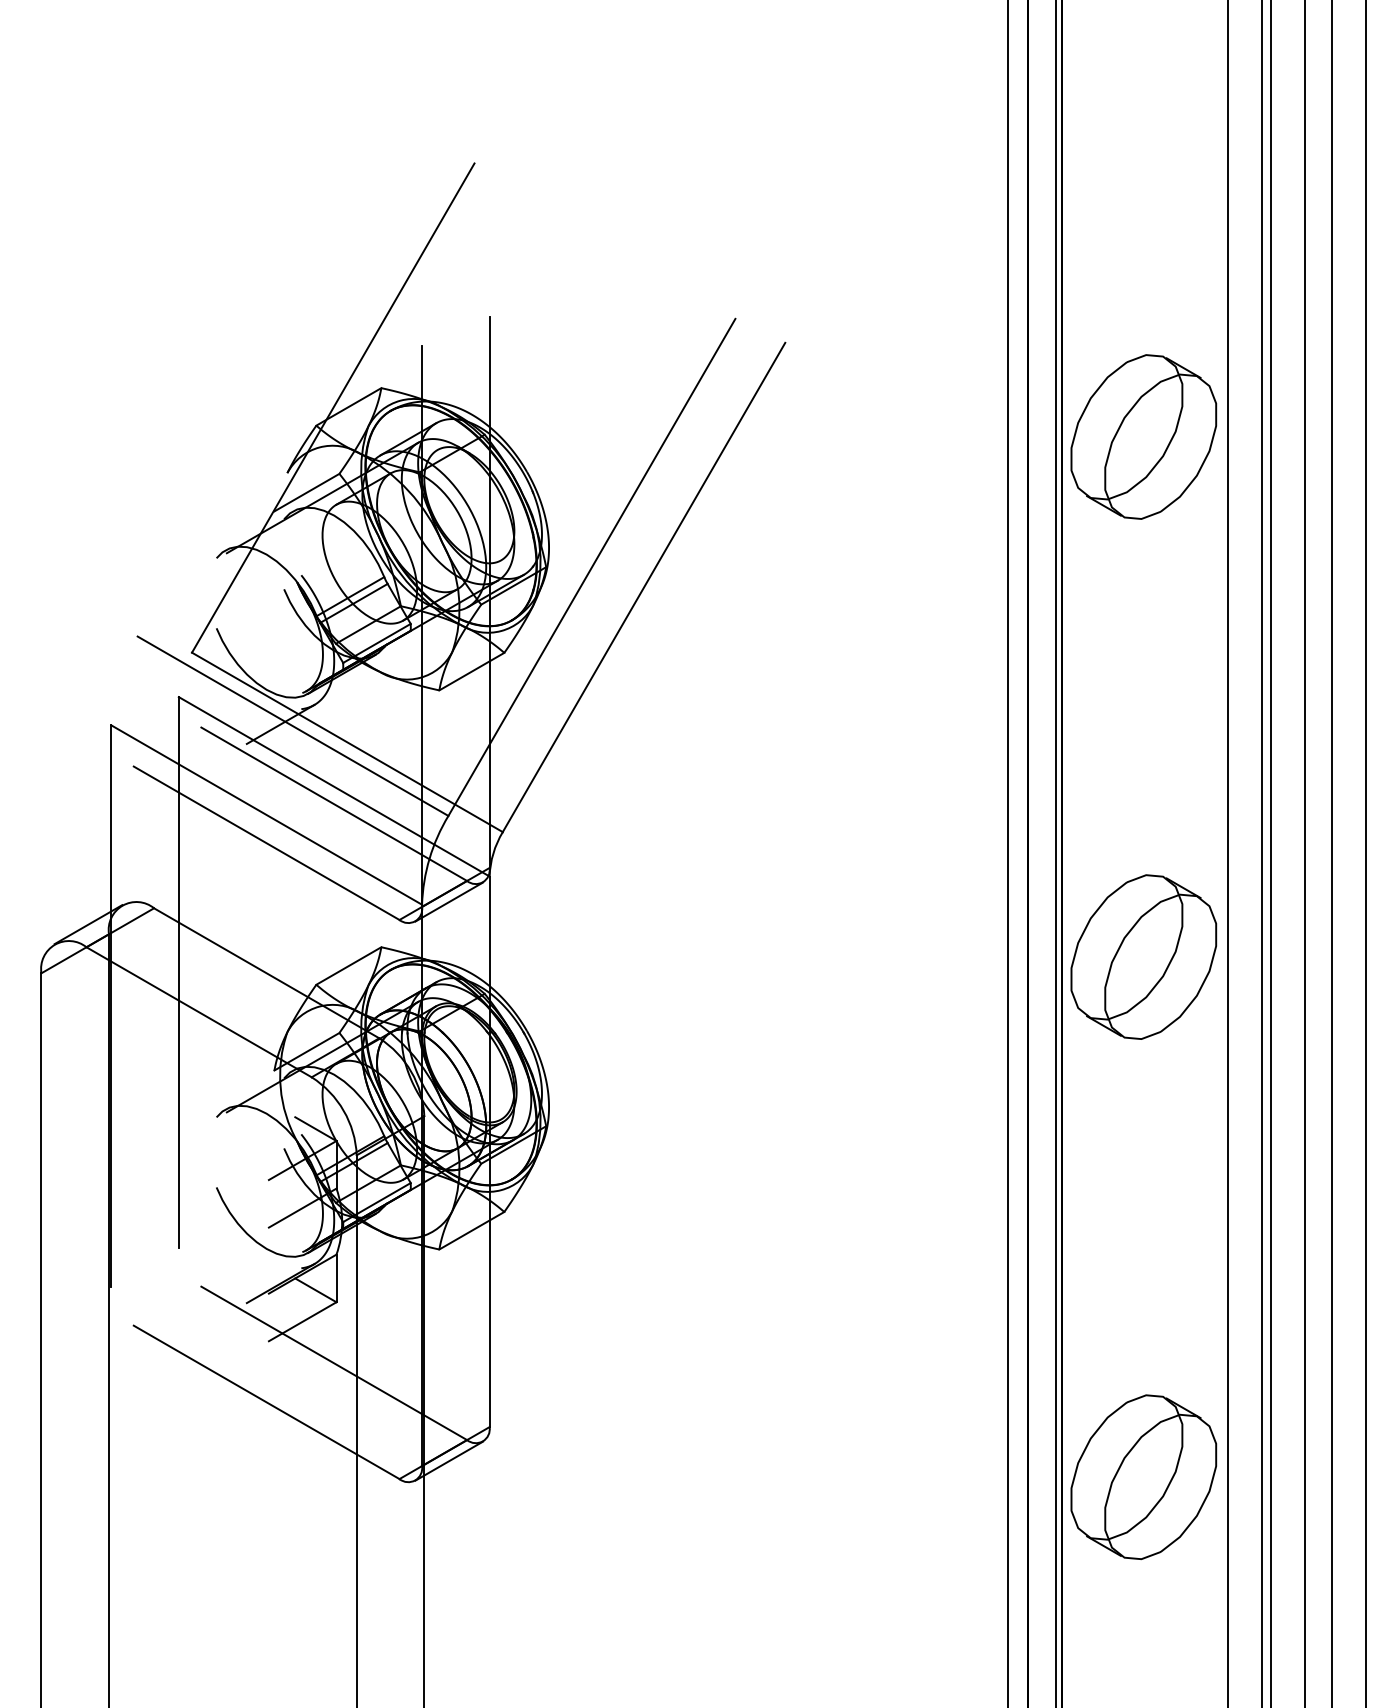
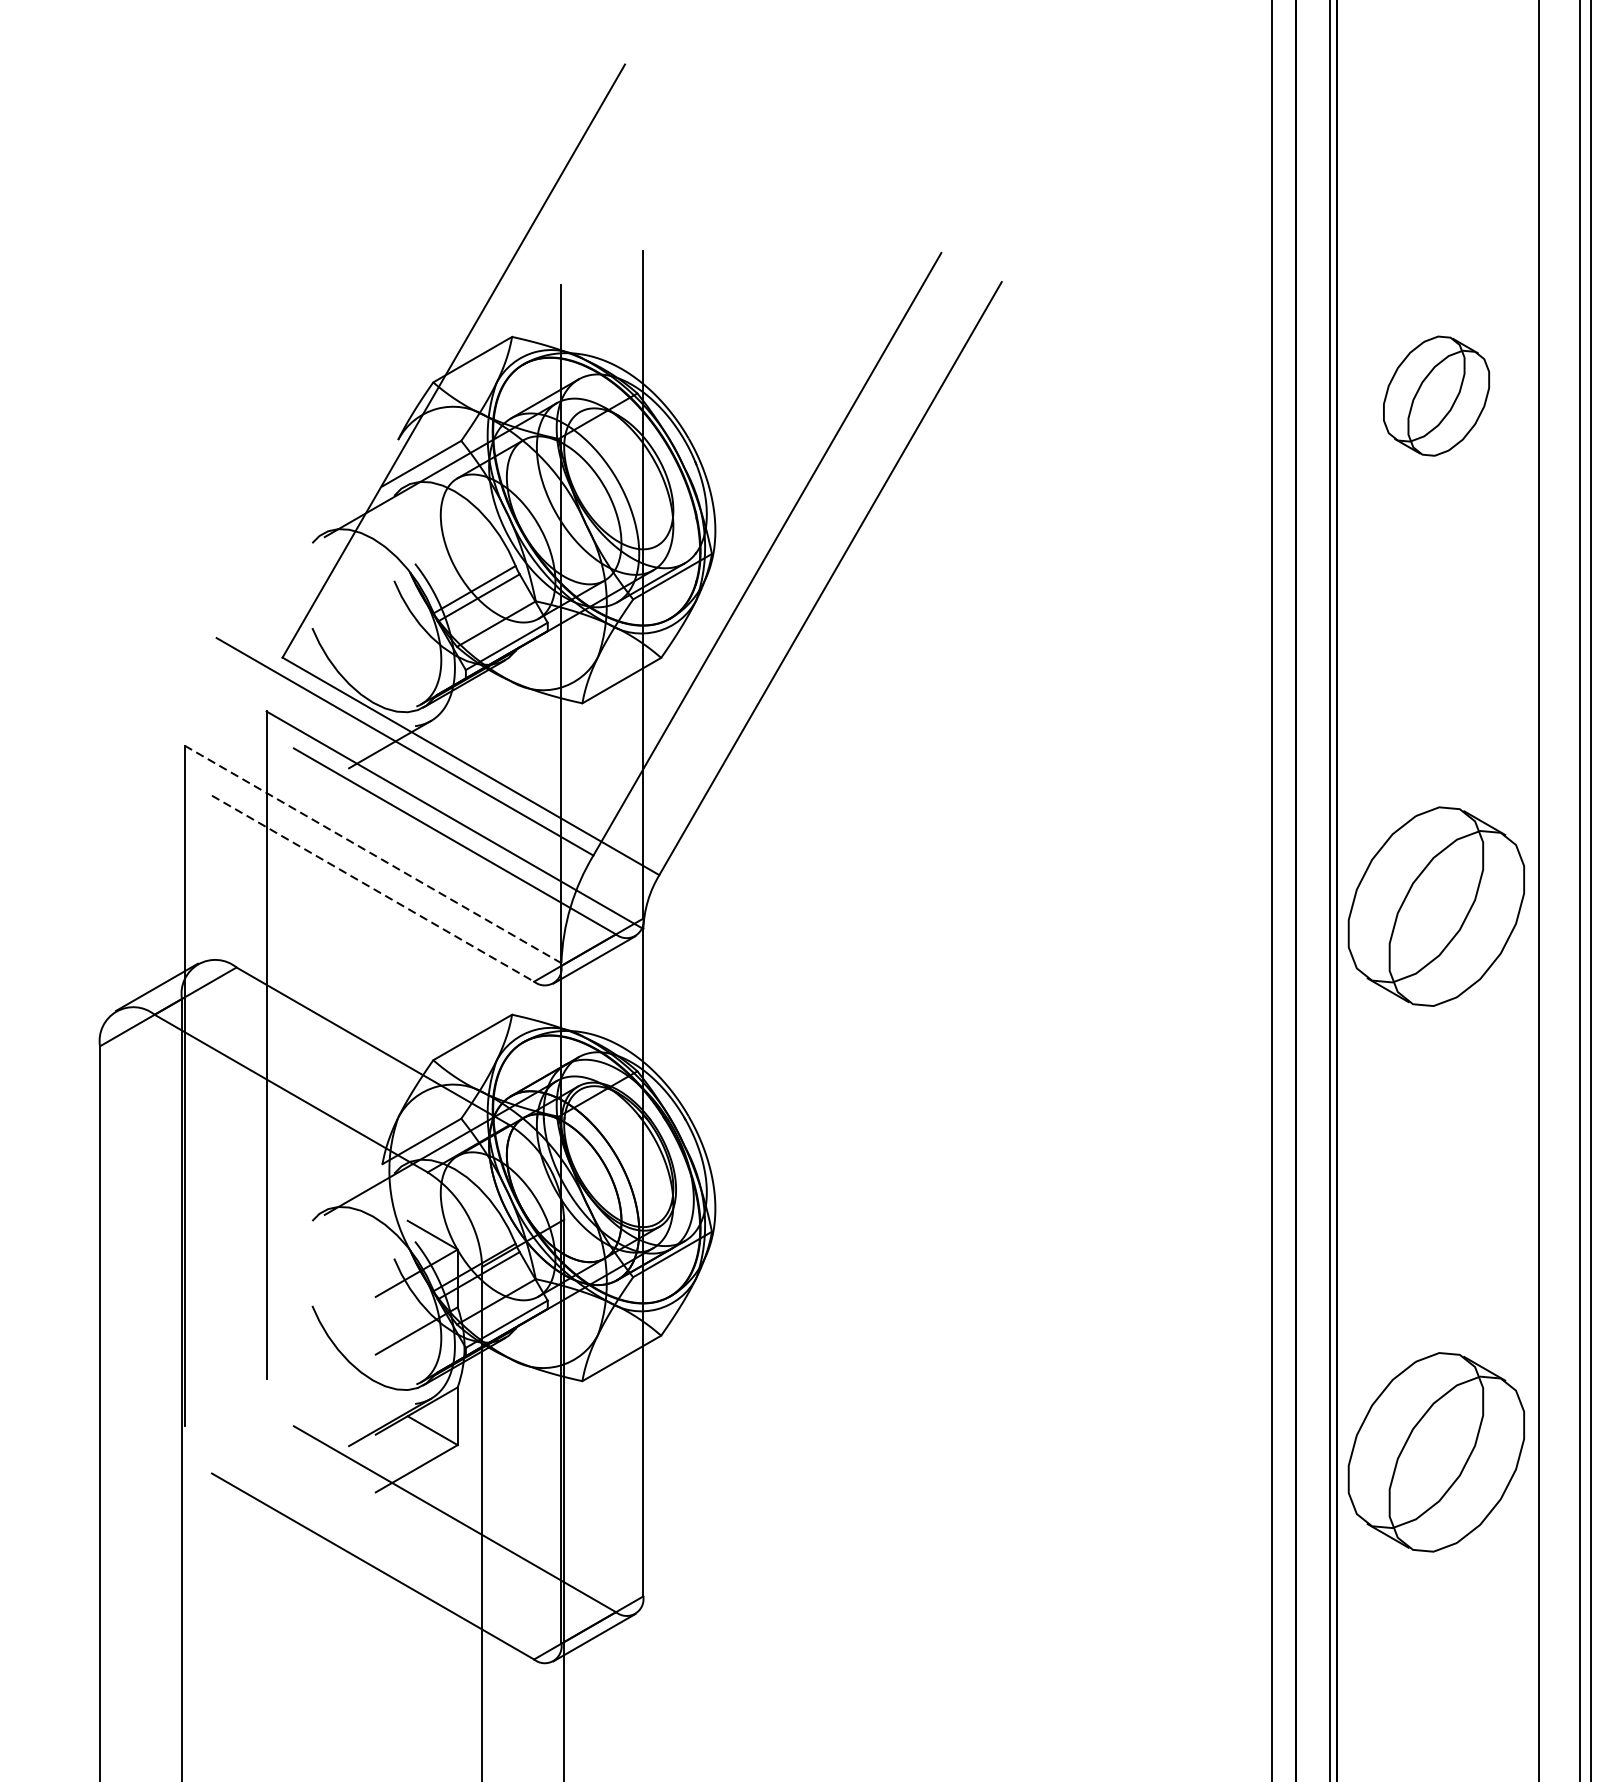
part: (1143, 436) -> (1436, 395), size x0.6
line: (267, 815) -> (374, 855), solid -> dashed
line: (267, 843) -> (374, 888), solid -> dashed
part: (1143, 956) -> (1436, 905), moved
part: (1143, 1477) -> (1436, 1452), moved

